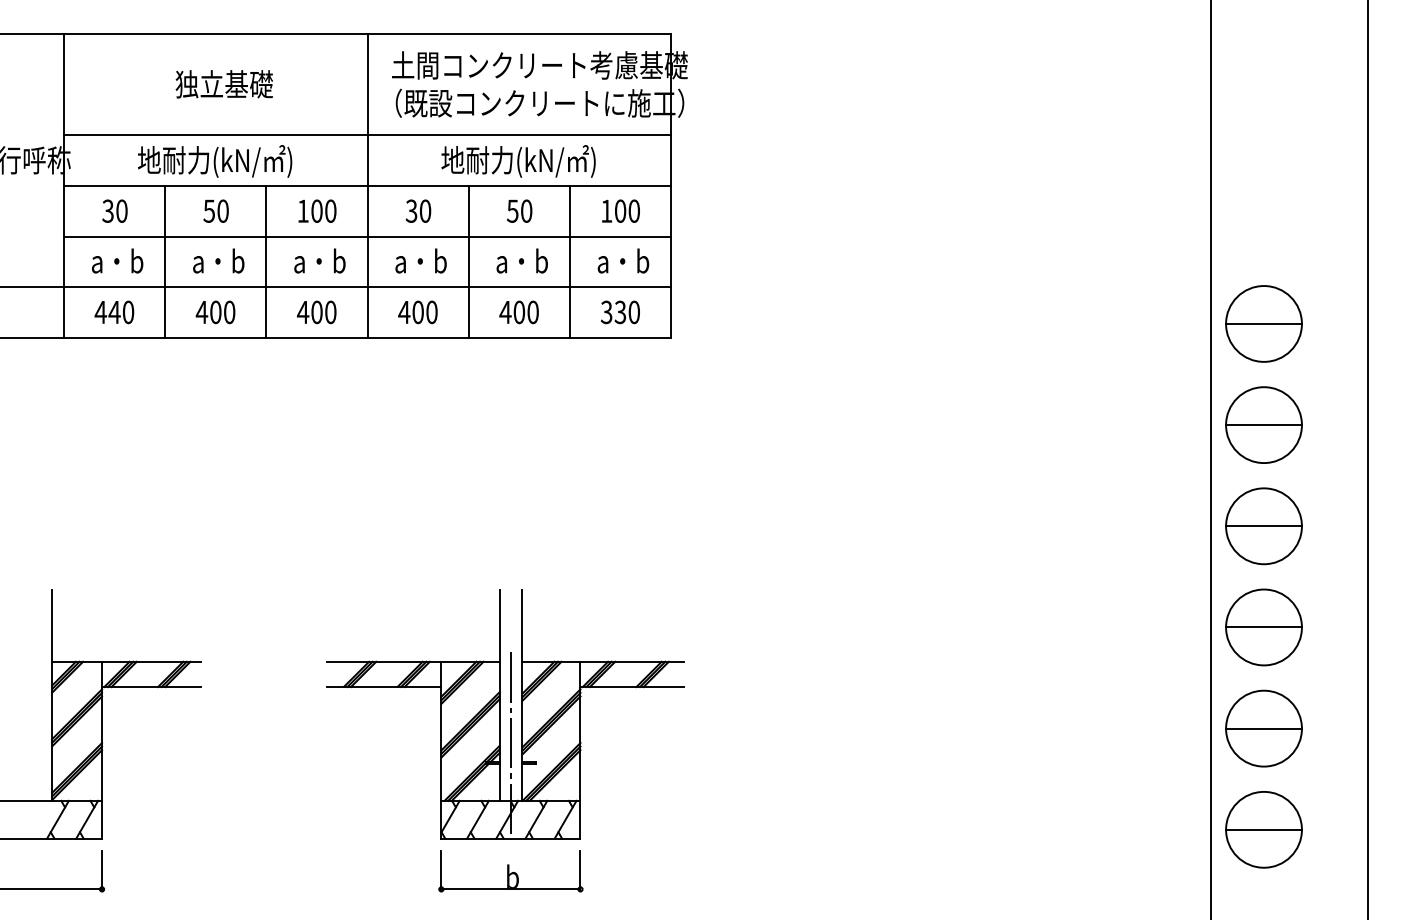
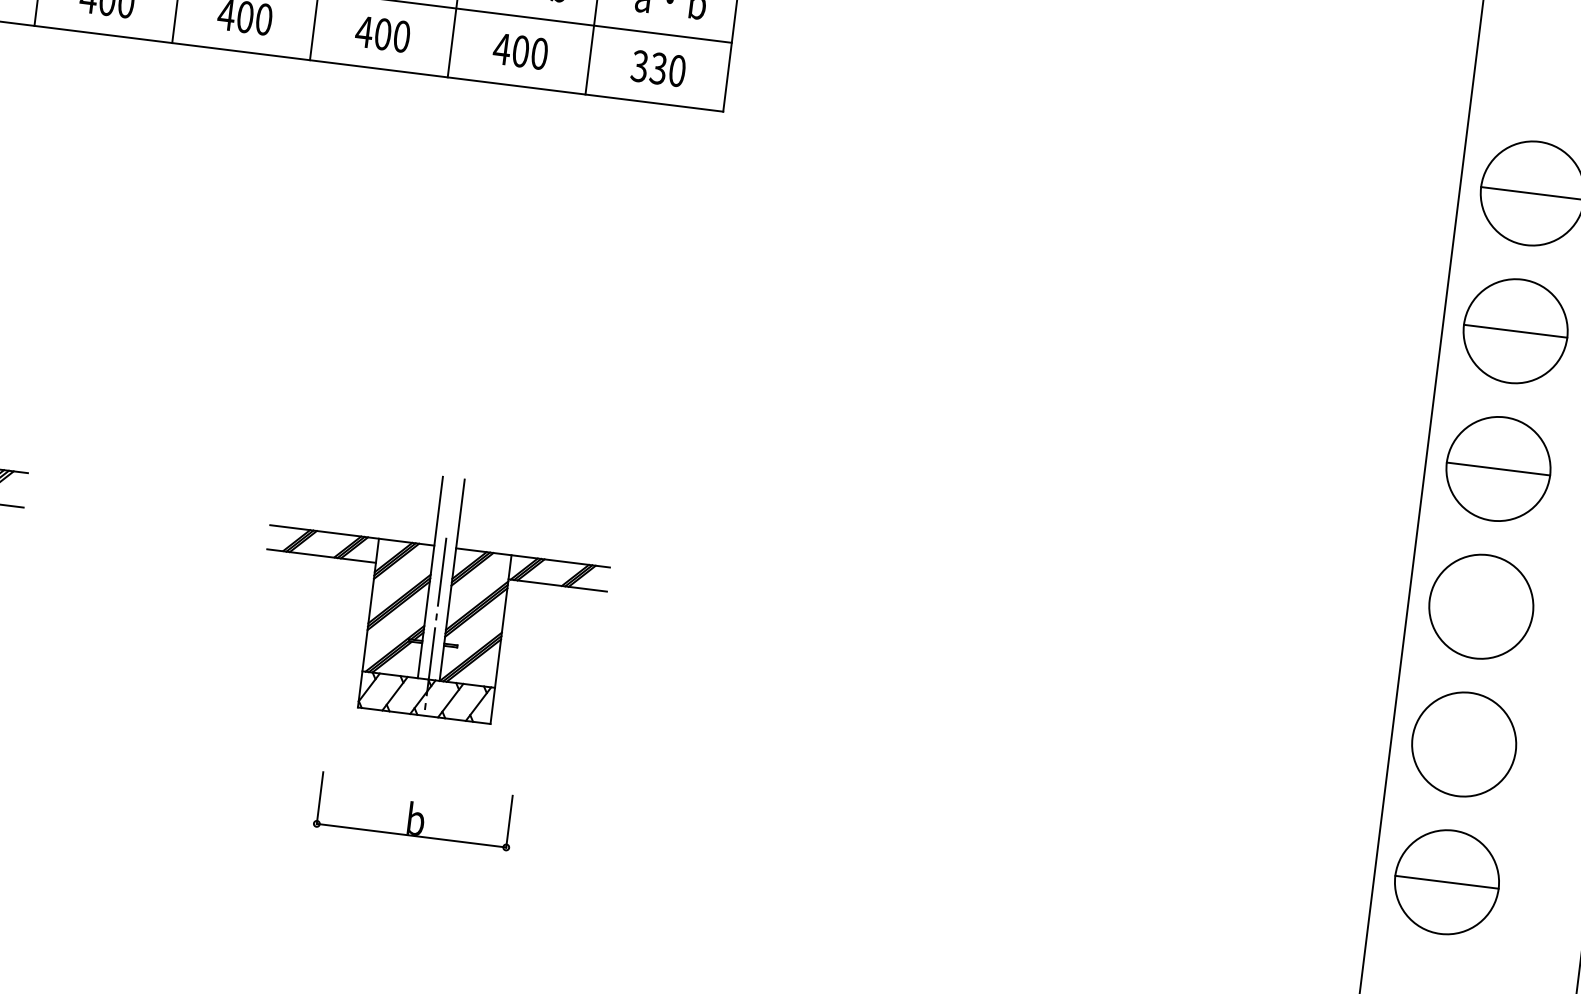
line: (1263, 627) -> (1480, 606), removed
part: (505, 714) -> (433, 596), size x0.7
line: (1263, 728) -> (1463, 744), removed

